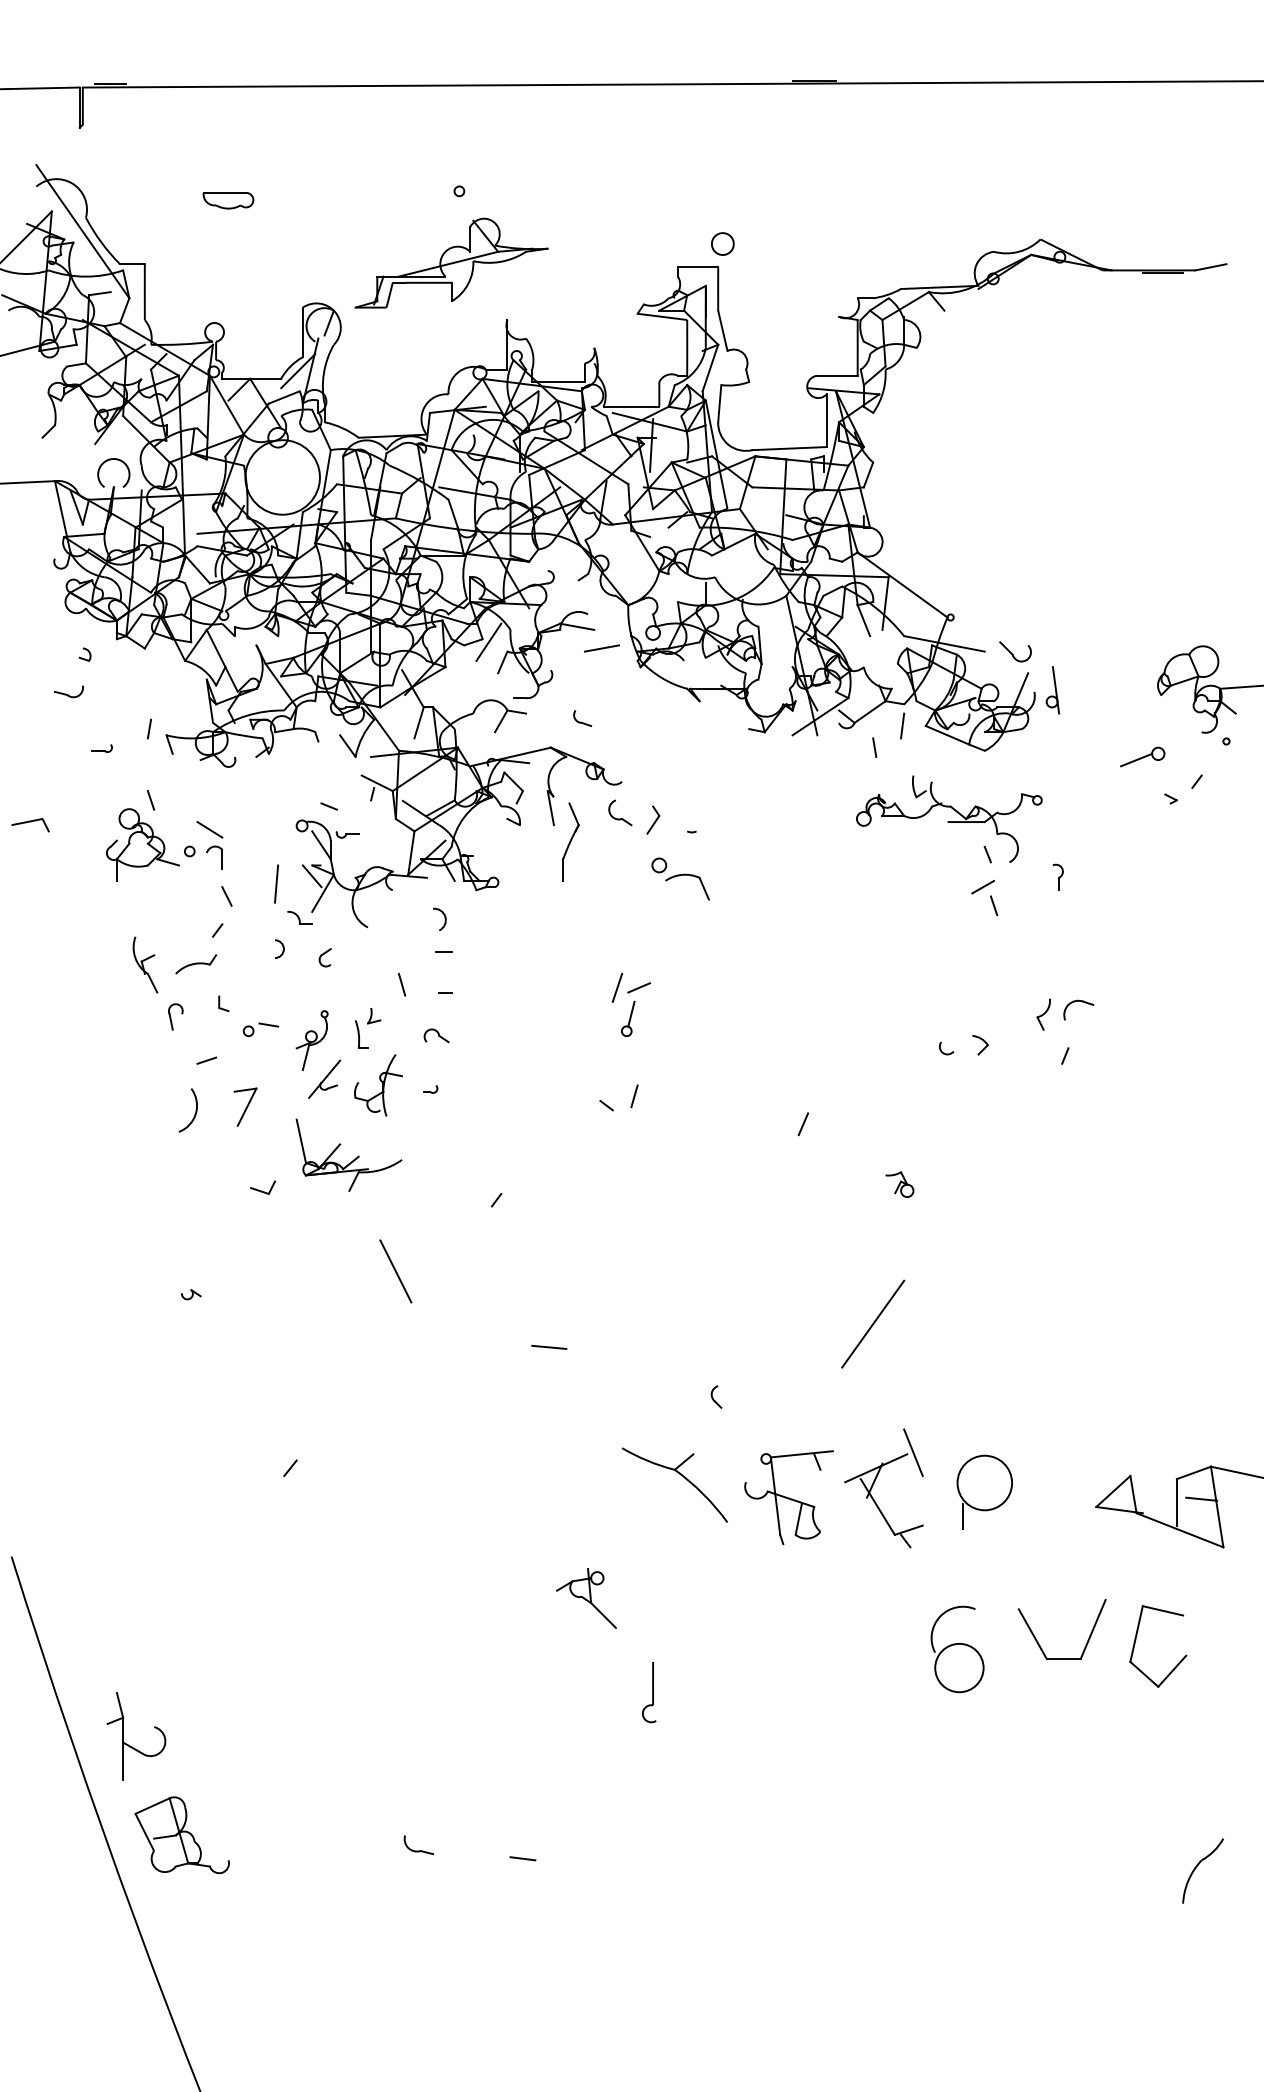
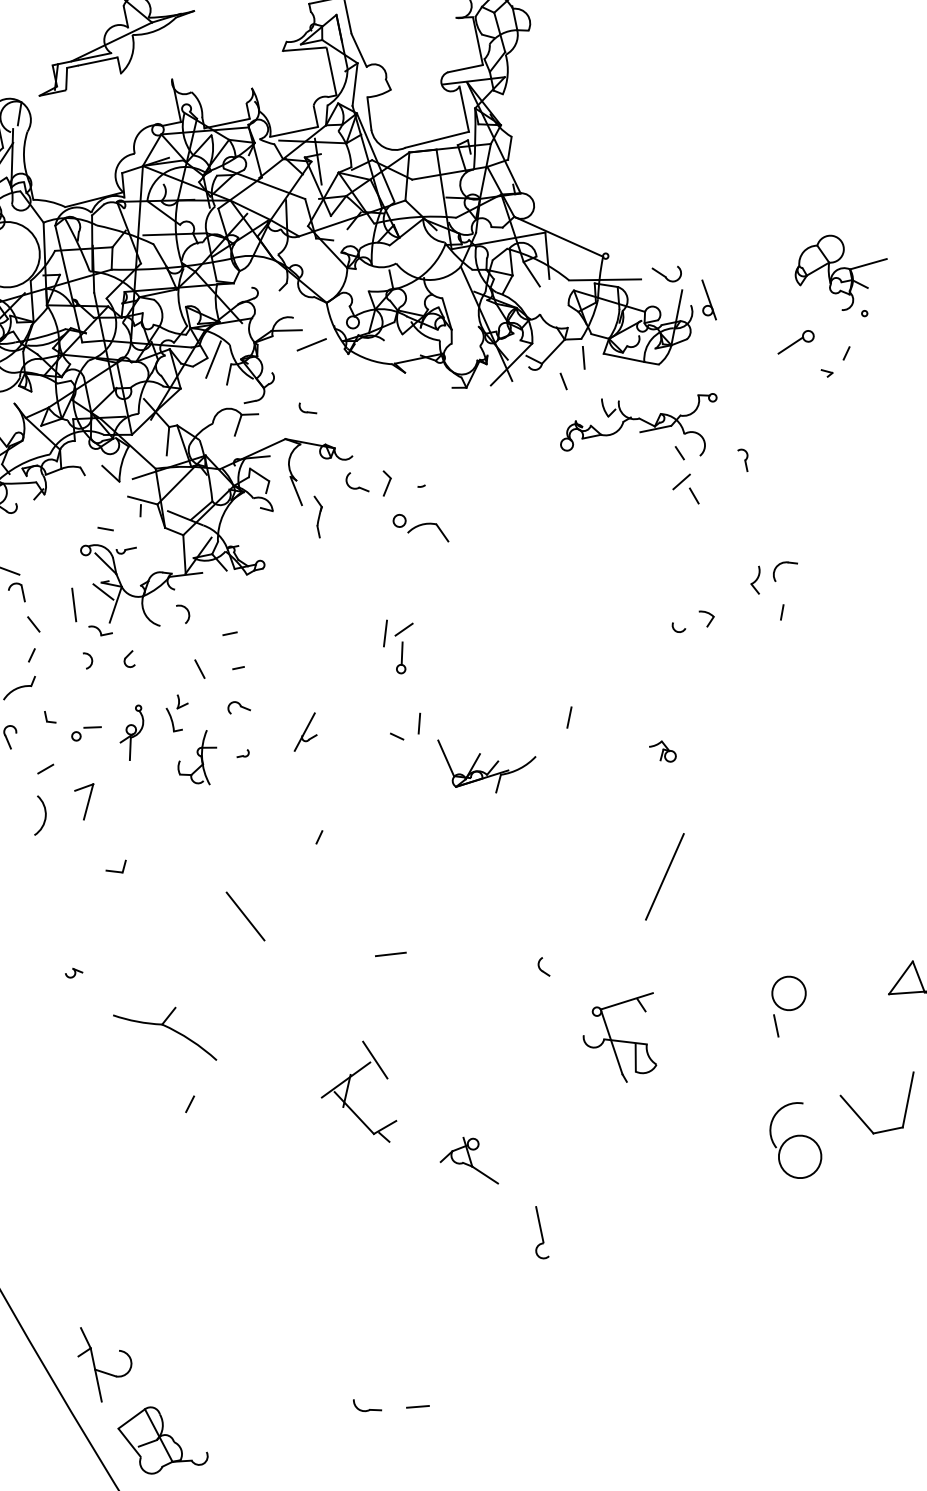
part: (570, 841) -> (319, 516), size x0.6
arc: (444, 918) -> (187, 612), moved
part: (324, 1078) -> (304, 731), moved
part: (353, 1159) -> (494, 764), moved
part: (680, 1475) -> (168, 1028), moved
circle: (984, 1482) -> (788, 993), size x0.7
part: (873, 1486) -> (346, 1096), moved
line: (522, 1858) -> (417, 1406), moved

